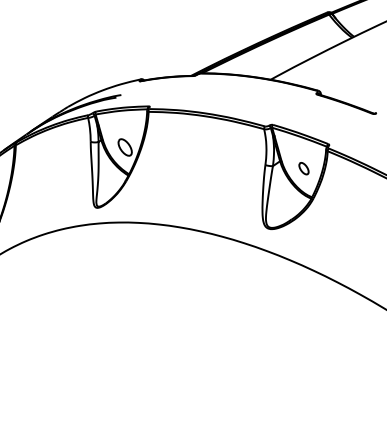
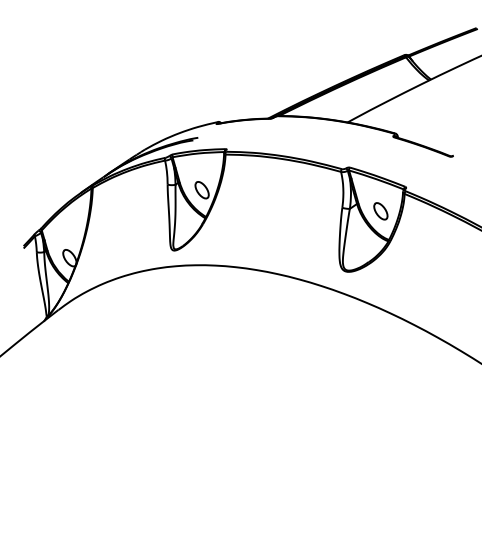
part: (303, 168) -> (380, 211), size x1.43

